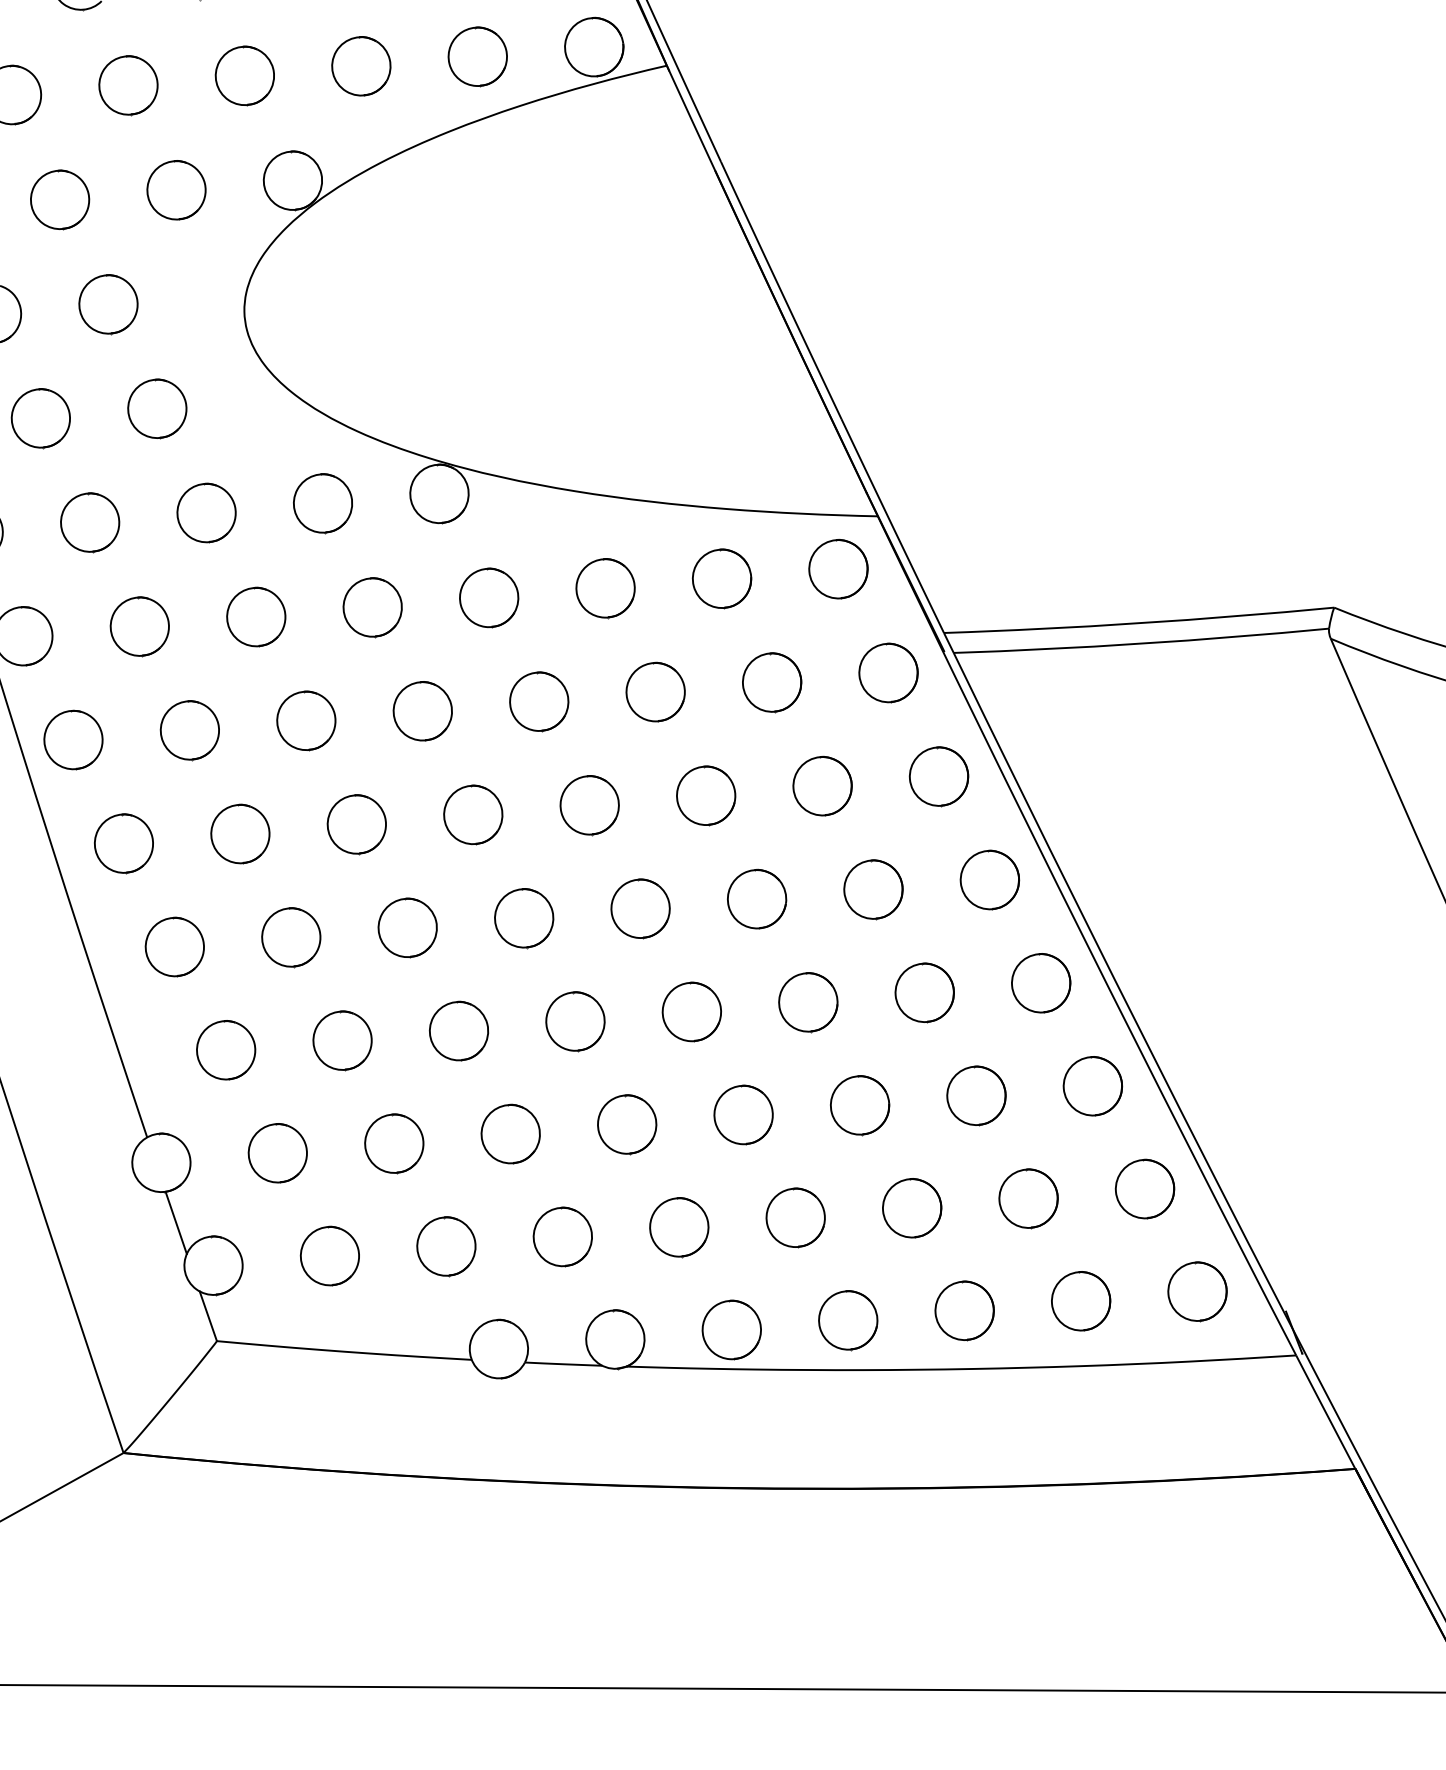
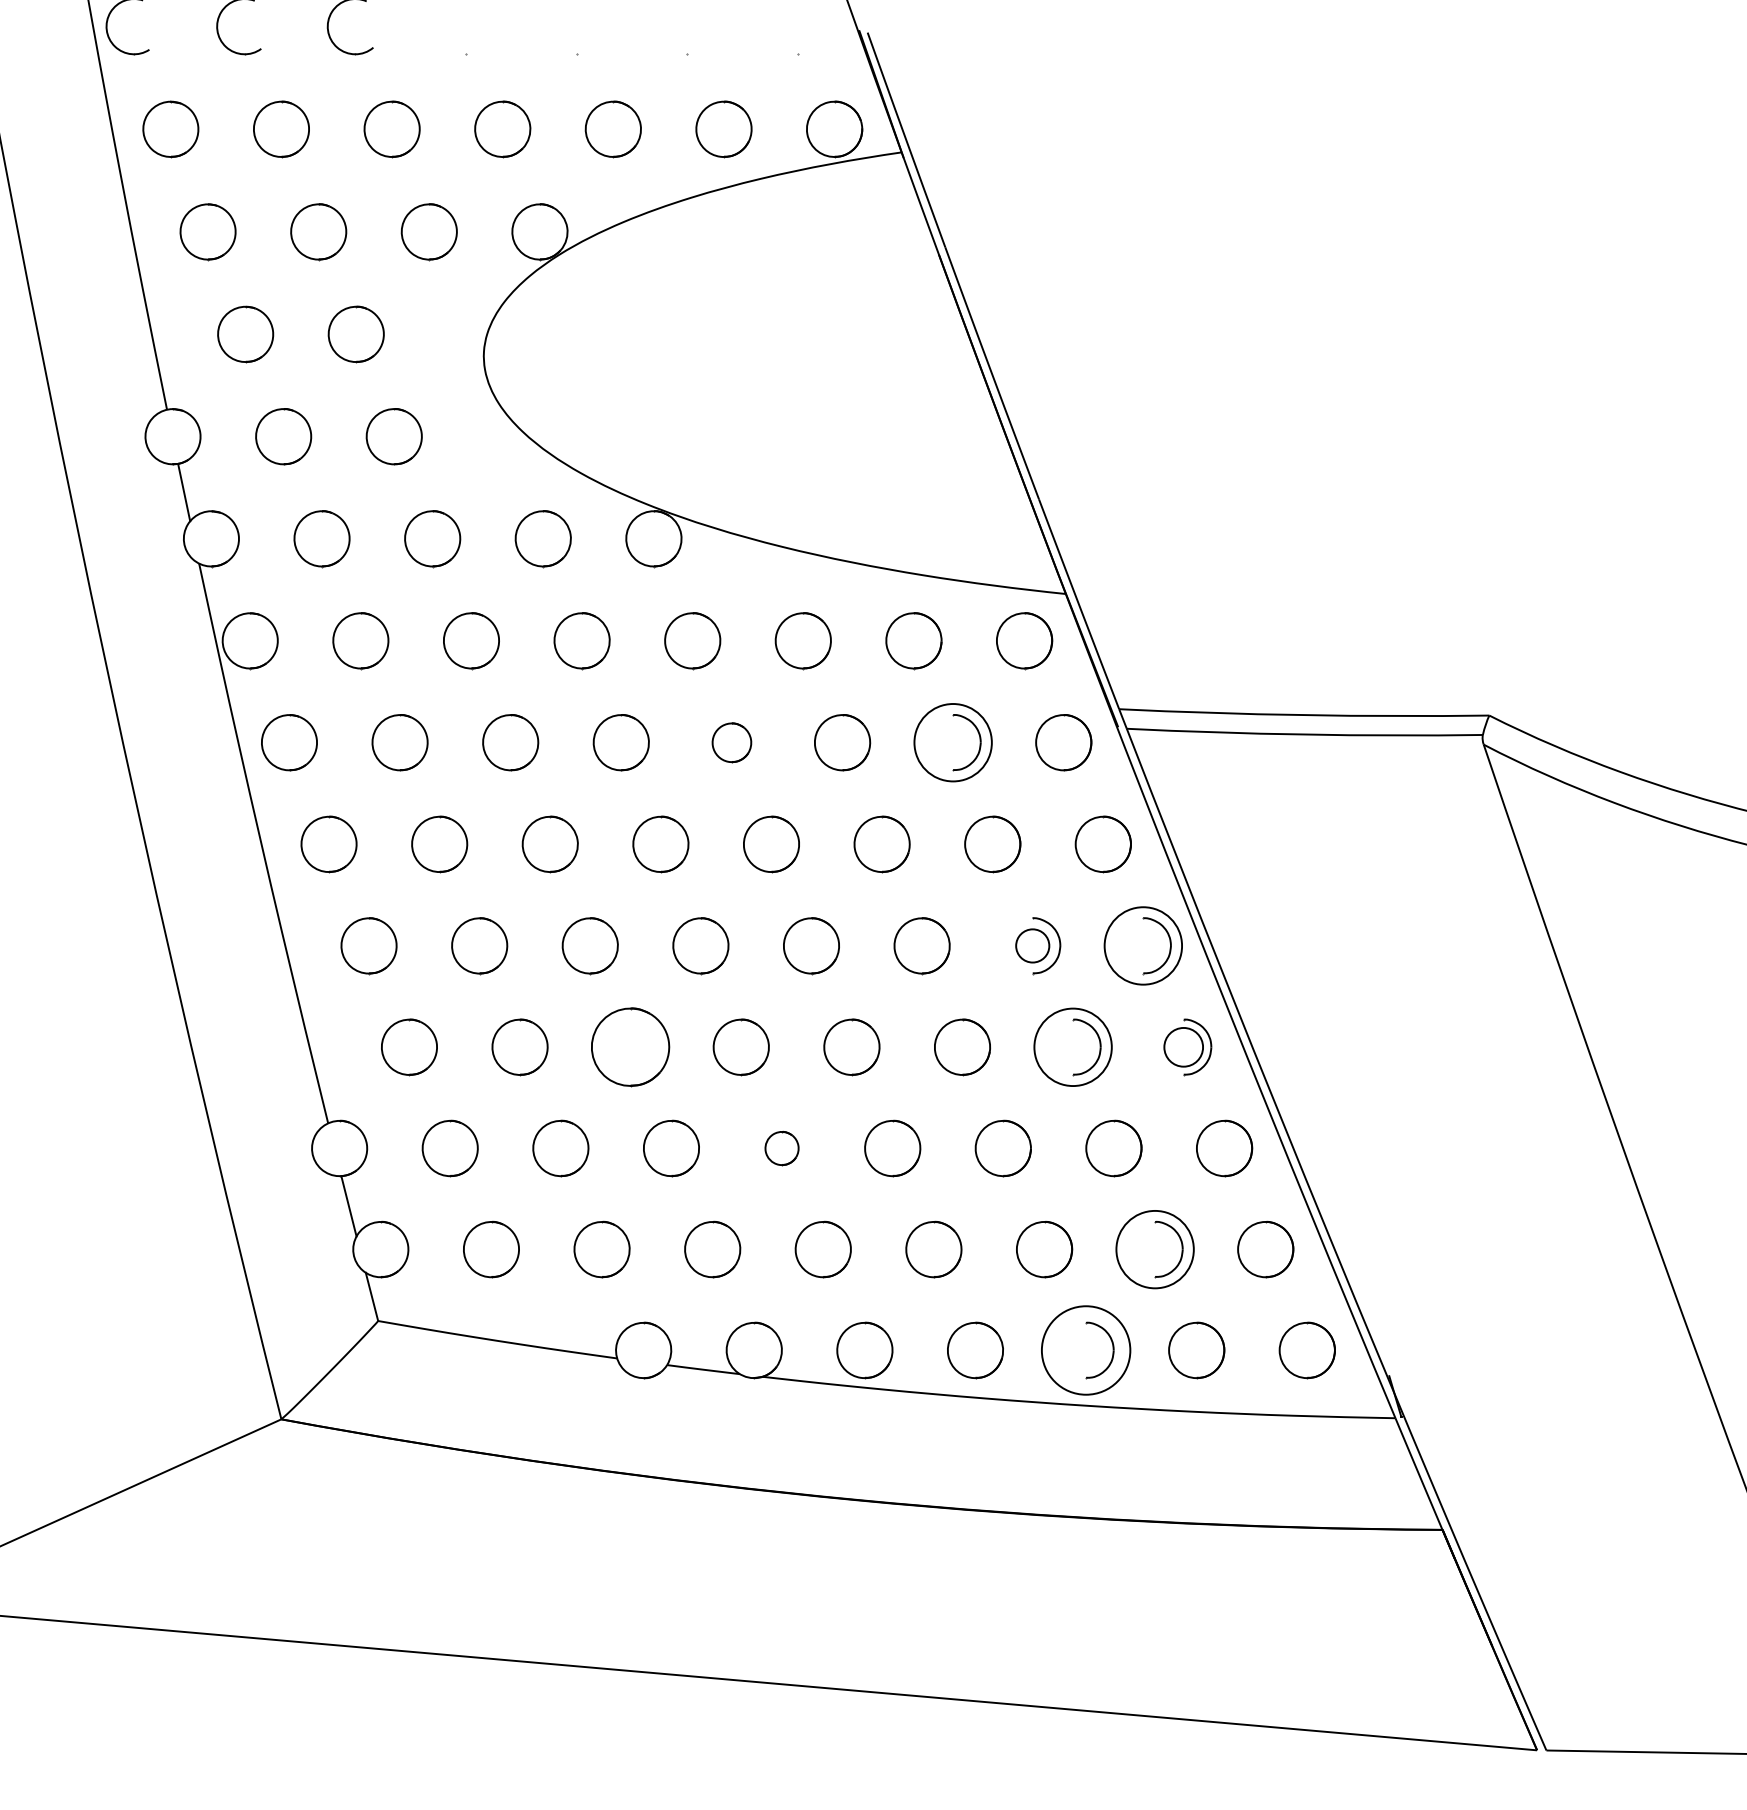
circle: (771, 682) -> (952, 742), size x1.4
part: (538, 701) -> (731, 742), size x0.7
circle: (990, 879) -> (1143, 945), size x1.4
circle: (873, 889) -> (1032, 945), size x0.6
circle: (1040, 982) -> (1183, 1046), size x0.7
circle: (924, 992) -> (1072, 1046), size x1.4
part: (458, 1031) -> (630, 1047), size x1.4
part: (626, 1124) -> (781, 1148), size x0.6
circle: (1027, 1198) -> (1154, 1249), size x1.4
circle: (964, 1310) -> (1085, 1350), size x1.6

